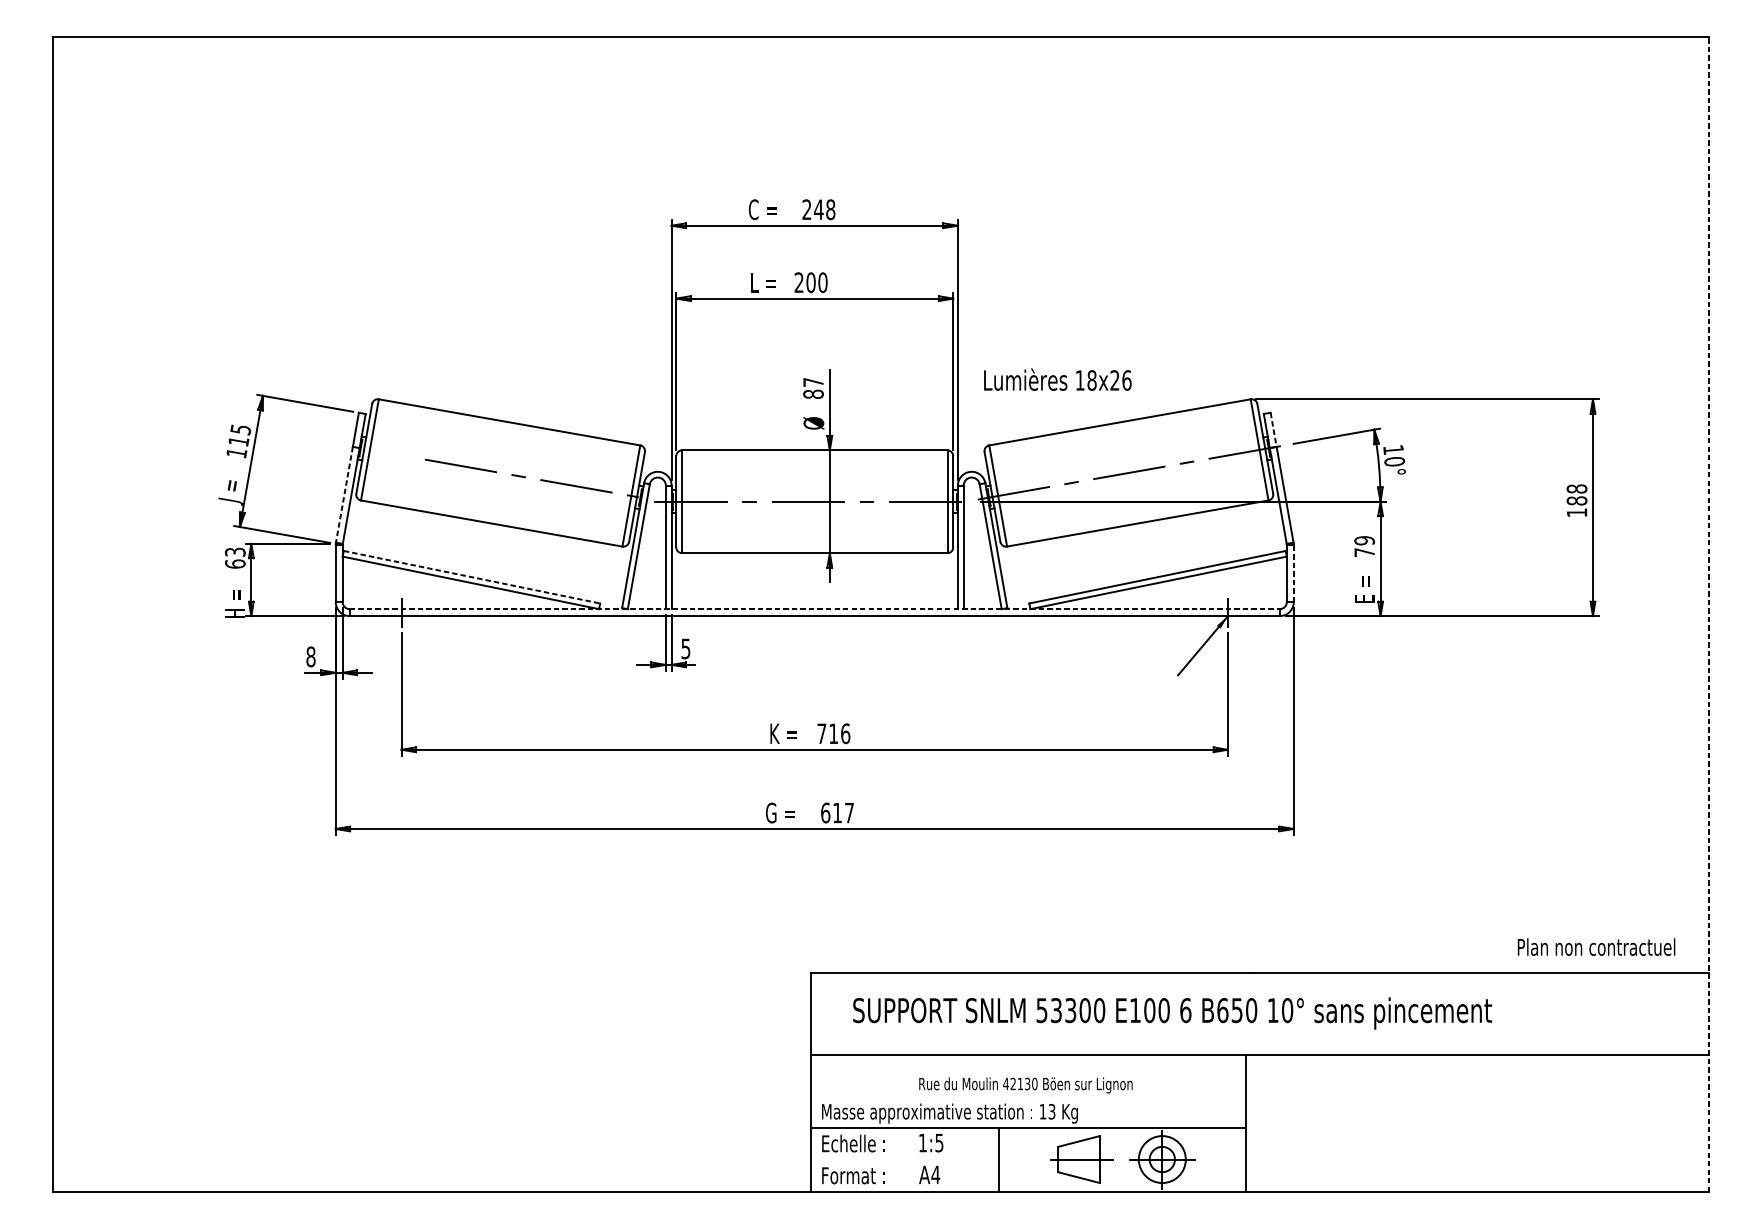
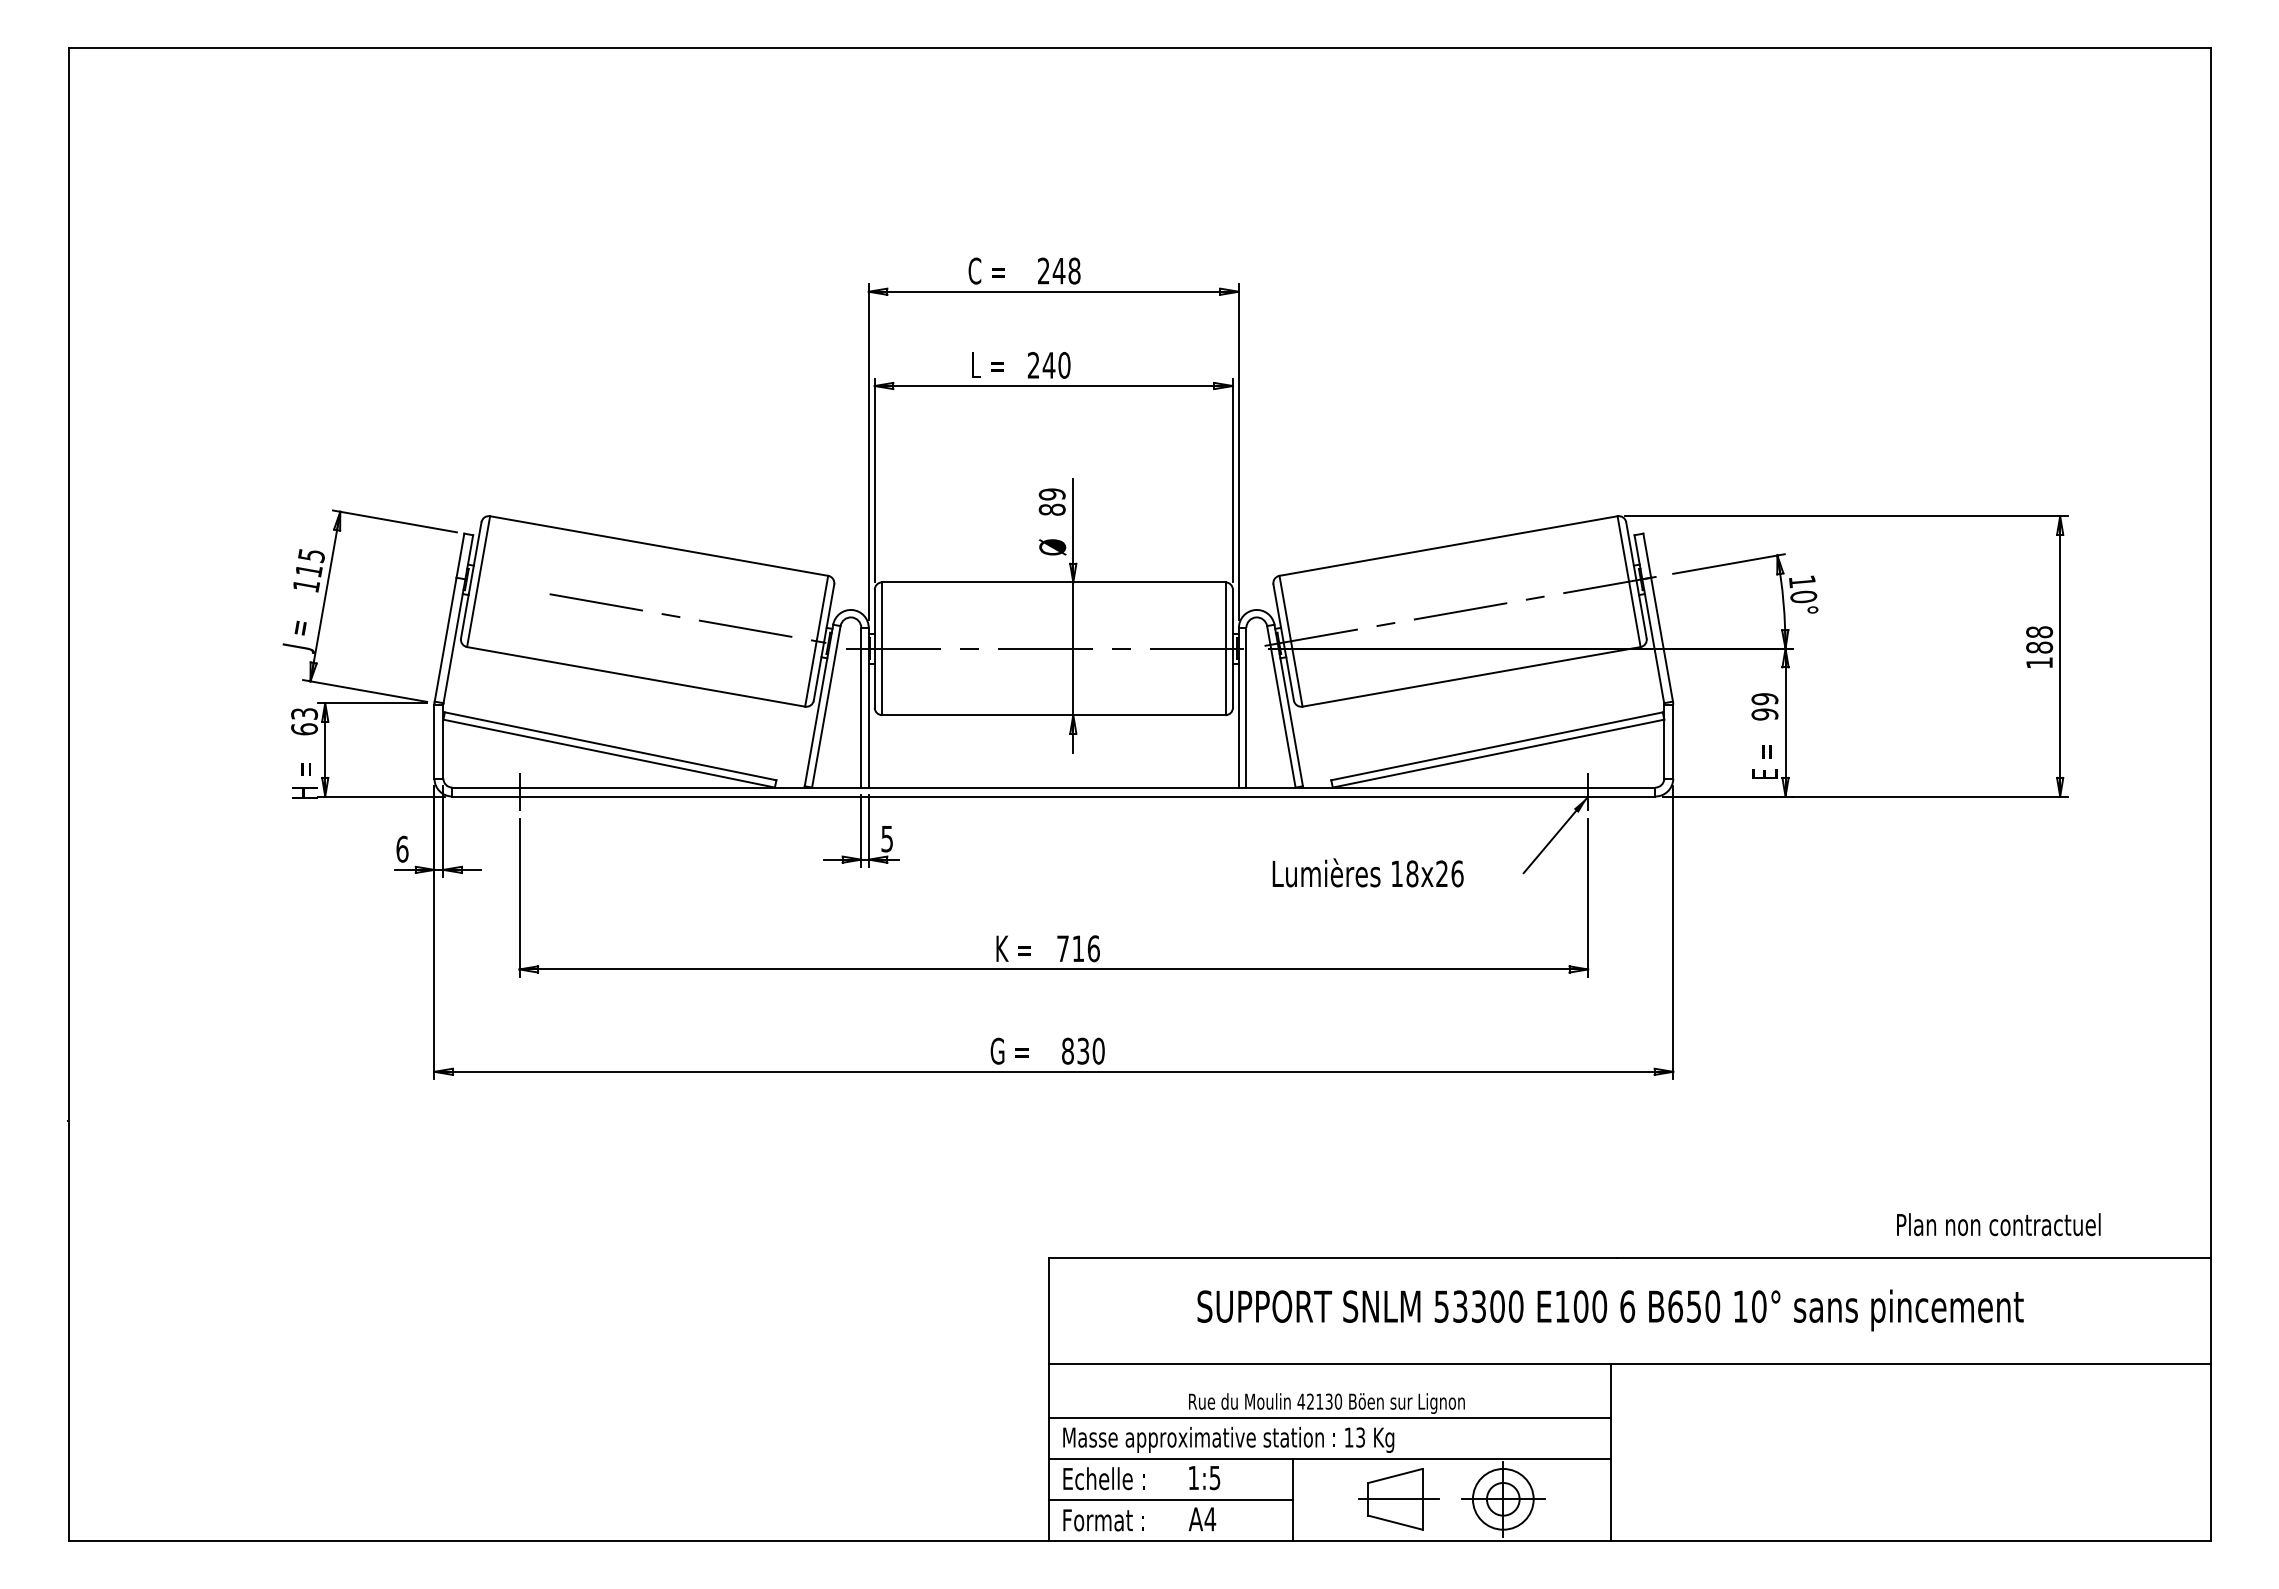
text: (810, 282) -> (1048, 365), 200 -> 240
text: (1057, 379) -> (1367, 872), moved
text: (812, 382) -> (1051, 494), 87 -> 89
line: (1273, 430) -> (1647, 556), dashed -> solid
line: (344, 494) -> (445, 639), dashed -> solid
text: (1364, 552) -> (1764, 714), 79 -> 99
line: (1293, 573) -> (1673, 741), dashed -> solid
line: (472, 577) -> (611, 746), dashed -> solid
line: (815, 609) -> (1054, 787), dashed -> solid
line: (1709, 614) -> (2210, 794), dashed -> solid
text: (311, 656) -> (402, 848), 8 -> 6
text: (837, 812) -> (1083, 1050), 617 -> 830
text: (1596, 947) -> (1998, 1224), moved
text: (1172, 1013) -> (1610, 1310), moved
line: (1028, 1097) -> (1330, 1418), added
line: (904, 1160) -> (1170, 1500), added

